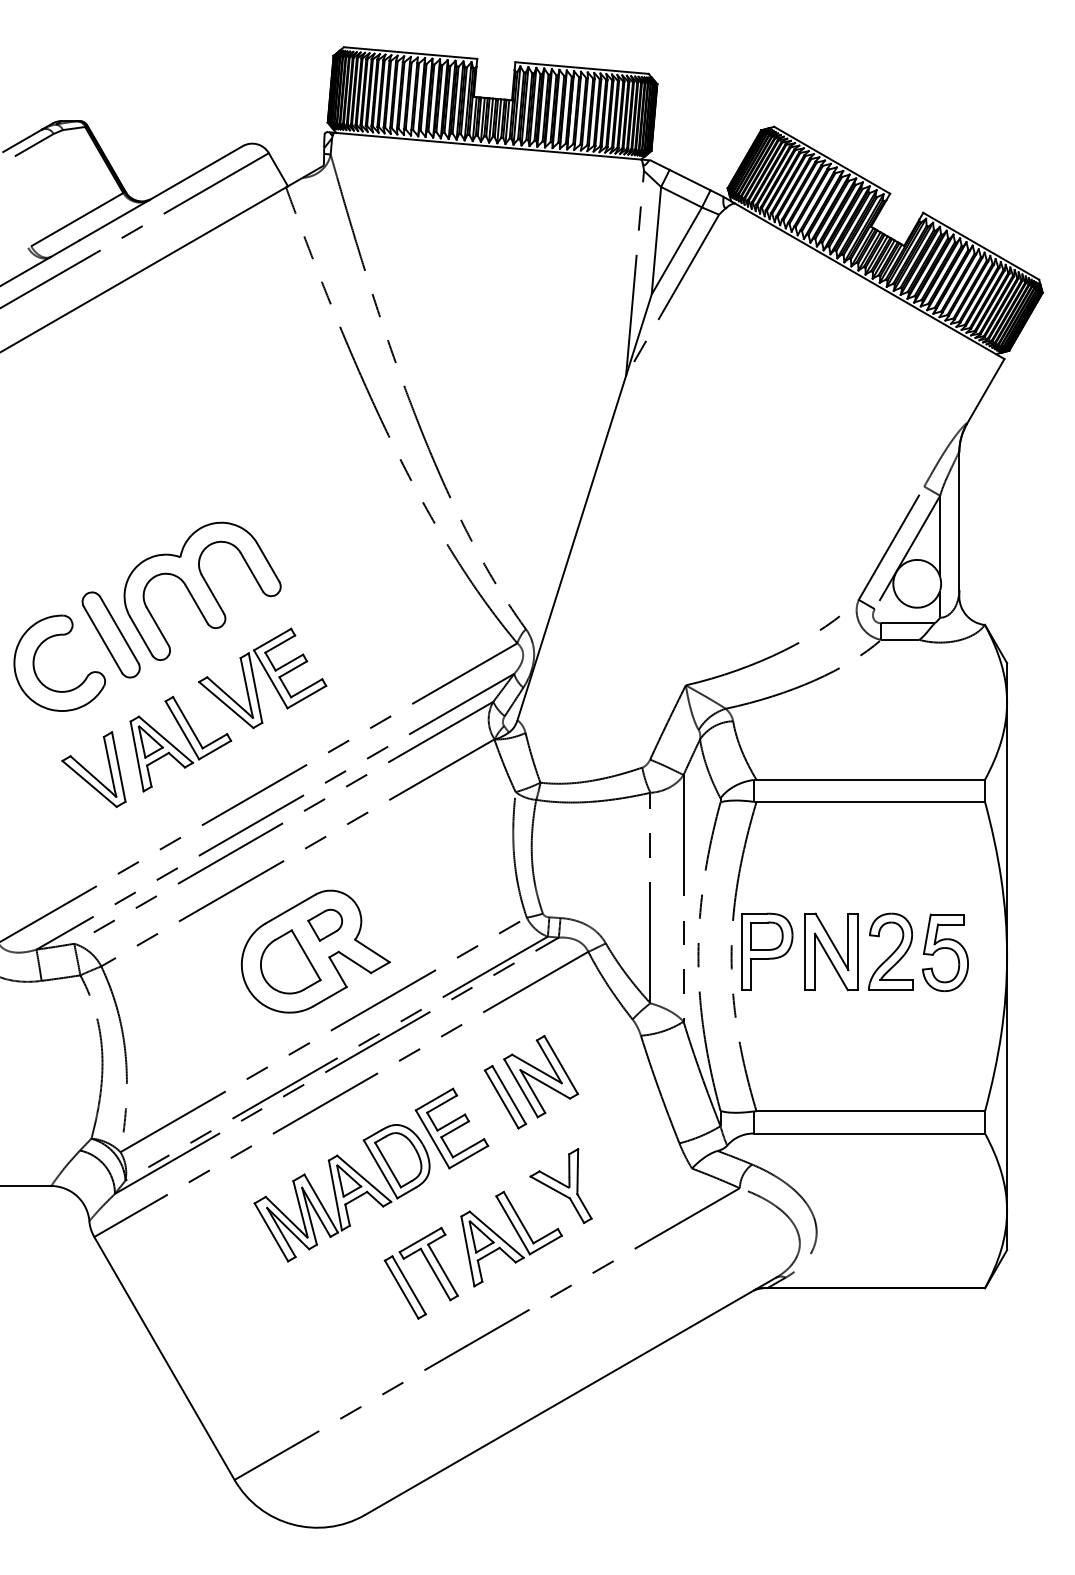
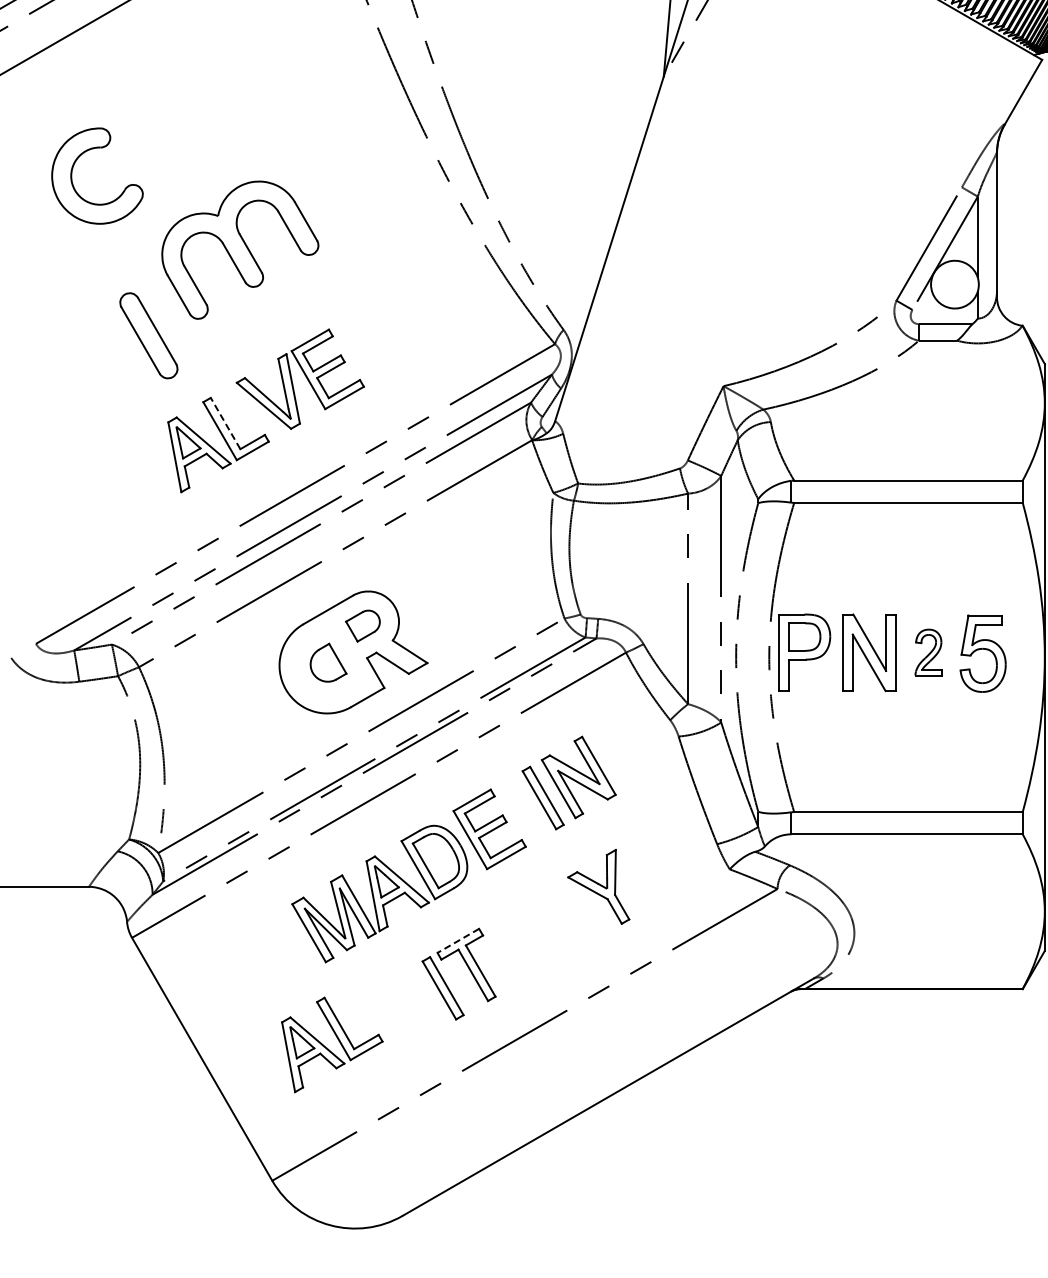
part: (202, 590) -> (240, 249), moved
part: (37, 651) -> (75, 164), moved
line: (187, 722) -> (225, 423), solid -> dashed
part: (93, 769) -> (131, 470), removed
part: (890, 951) -> (928, 652), size x0.6
part: (290, 961) -> (328, 662), size x0.6
part: (511, 1238) -> (332, 1044), moved
line: (420, 1240) -> (458, 941), solid -> dashed

